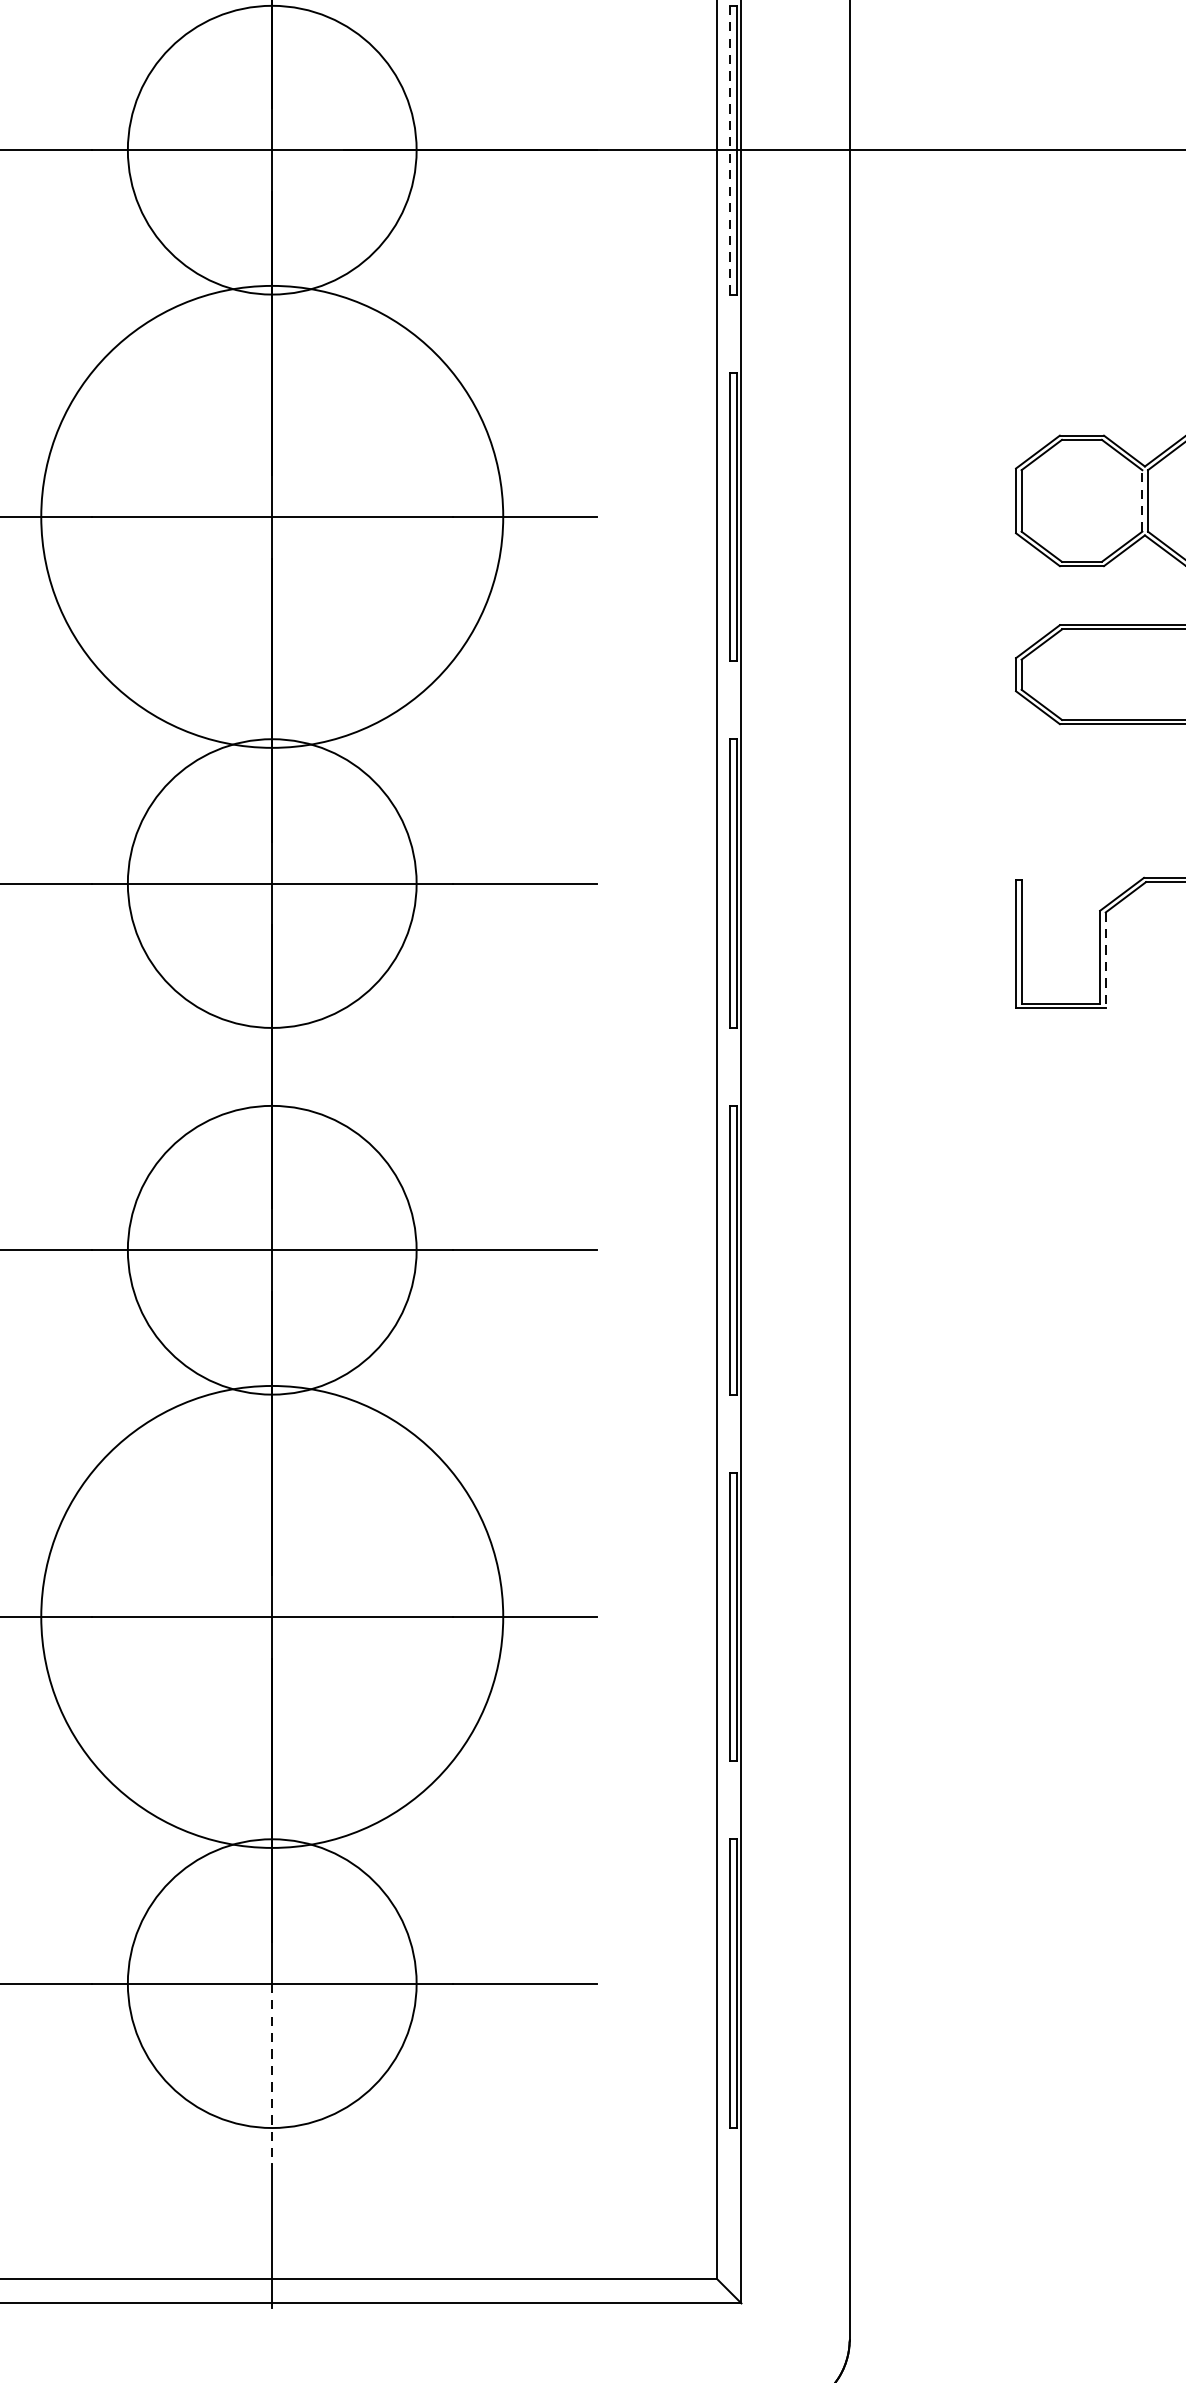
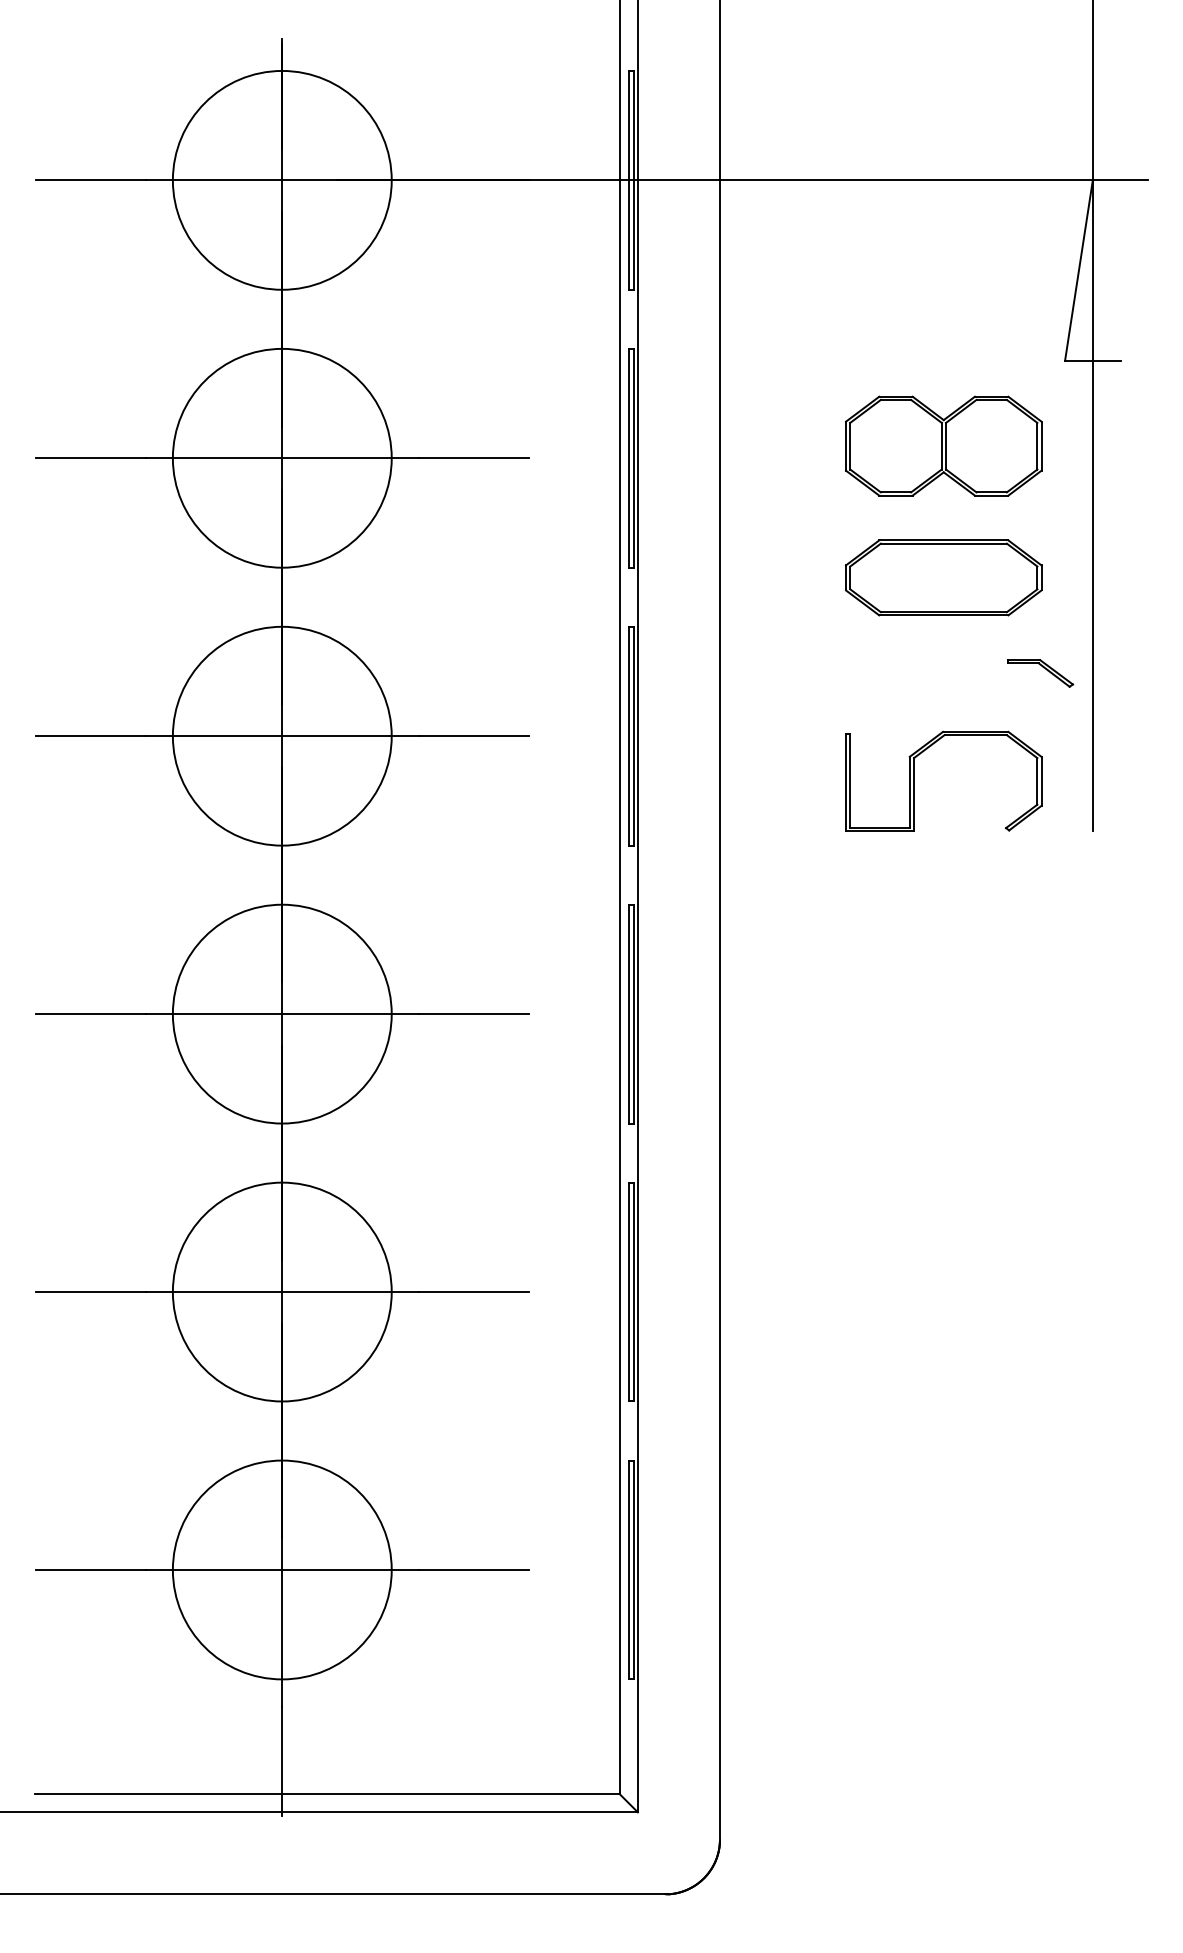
line: (729, 149) -> (628, 179), dashed -> solid
line: (1141, 500) -> (941, 445), dashed -> solid
circle: (271, 515) -> (281, 457), size x0.62
line: (1106, 960) -> (914, 794), dashed -> solid
circle: (271, 1616) -> (281, 1291), size x0.62
line: (272, 2074) -> (282, 1638), dashed -> solid

